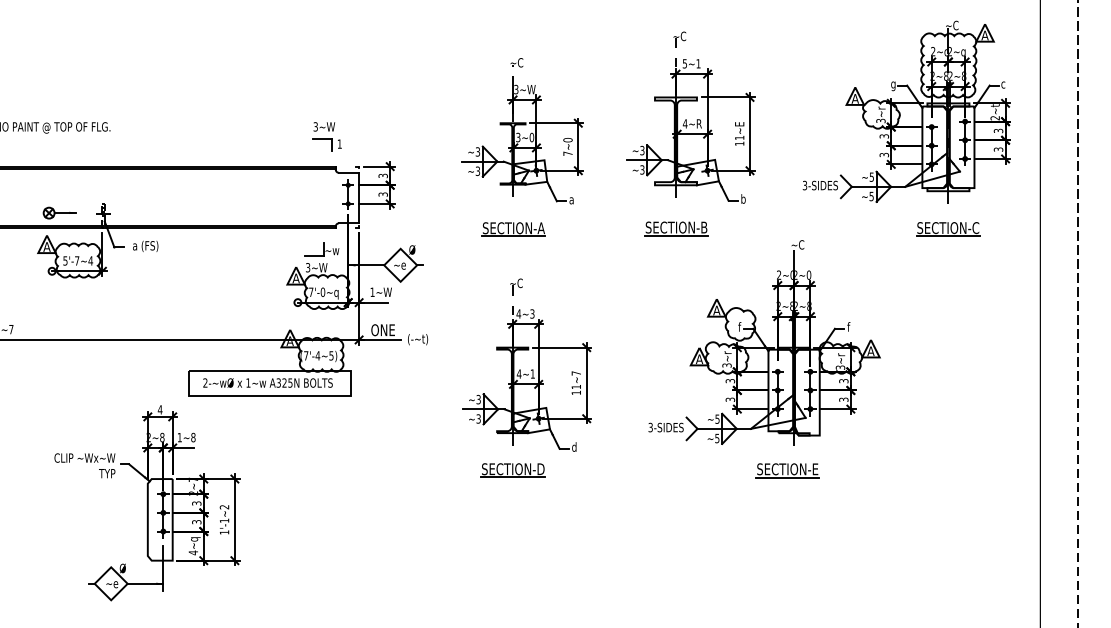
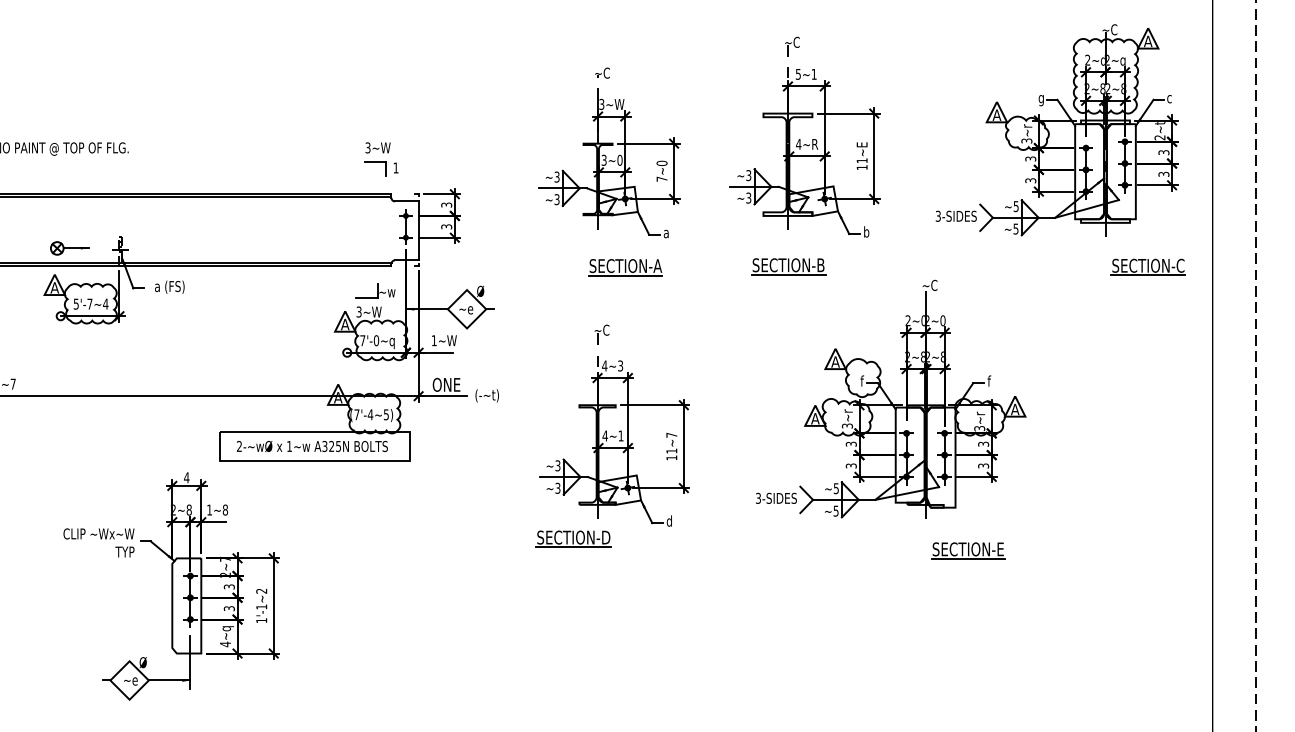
part: (513, 229) -> (625, 267), moved
part: (948, 229) -> (1148, 267), moved
part: (512, 470) -> (572, 539), moved
part: (787, 470) -> (968, 550), moved

